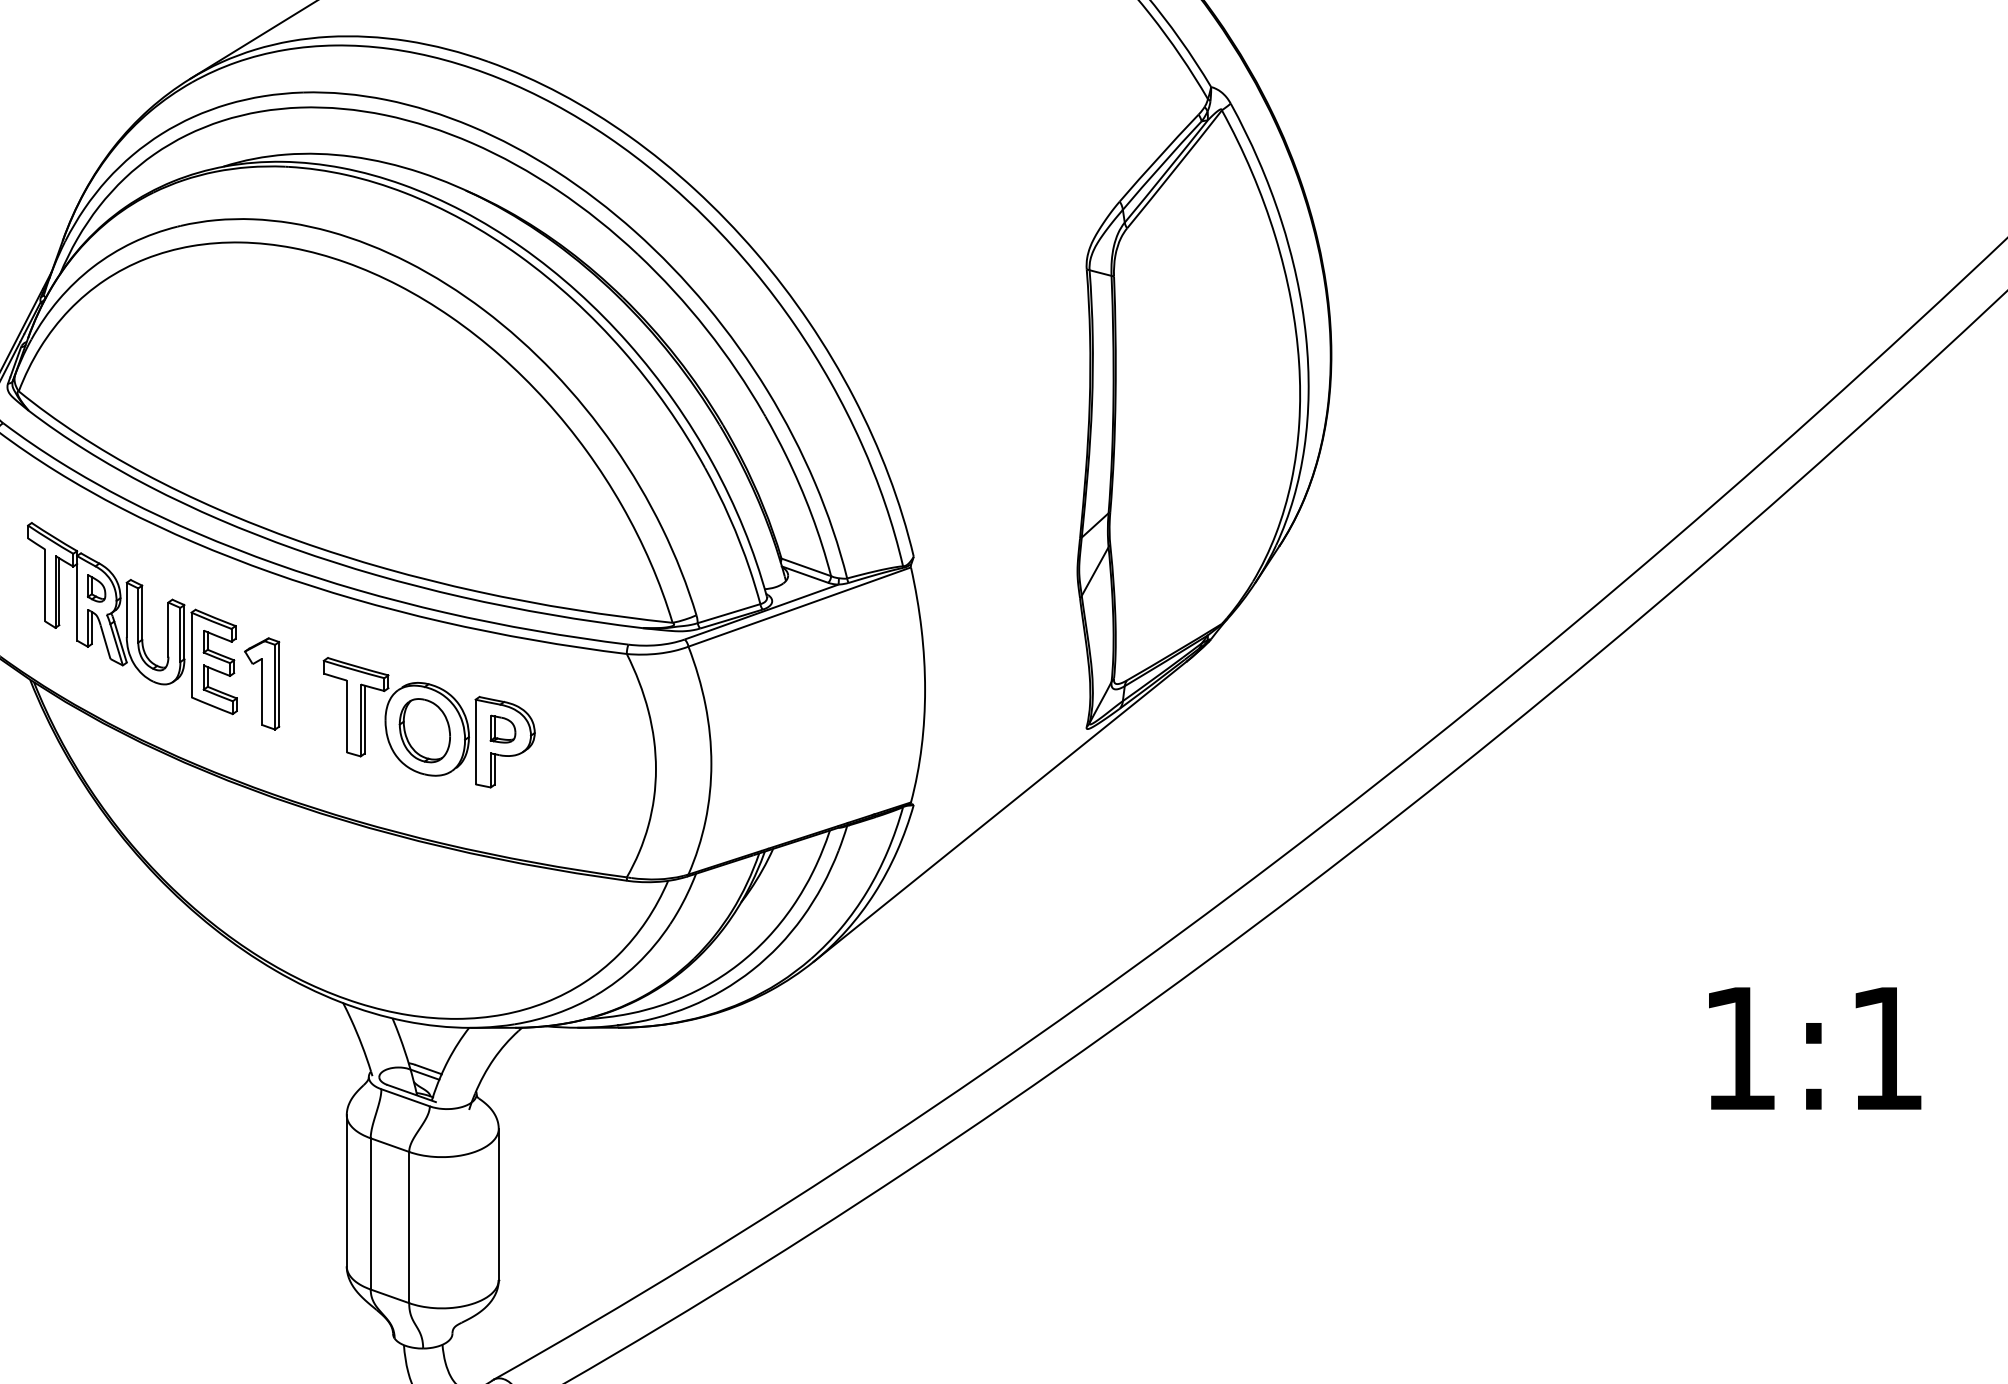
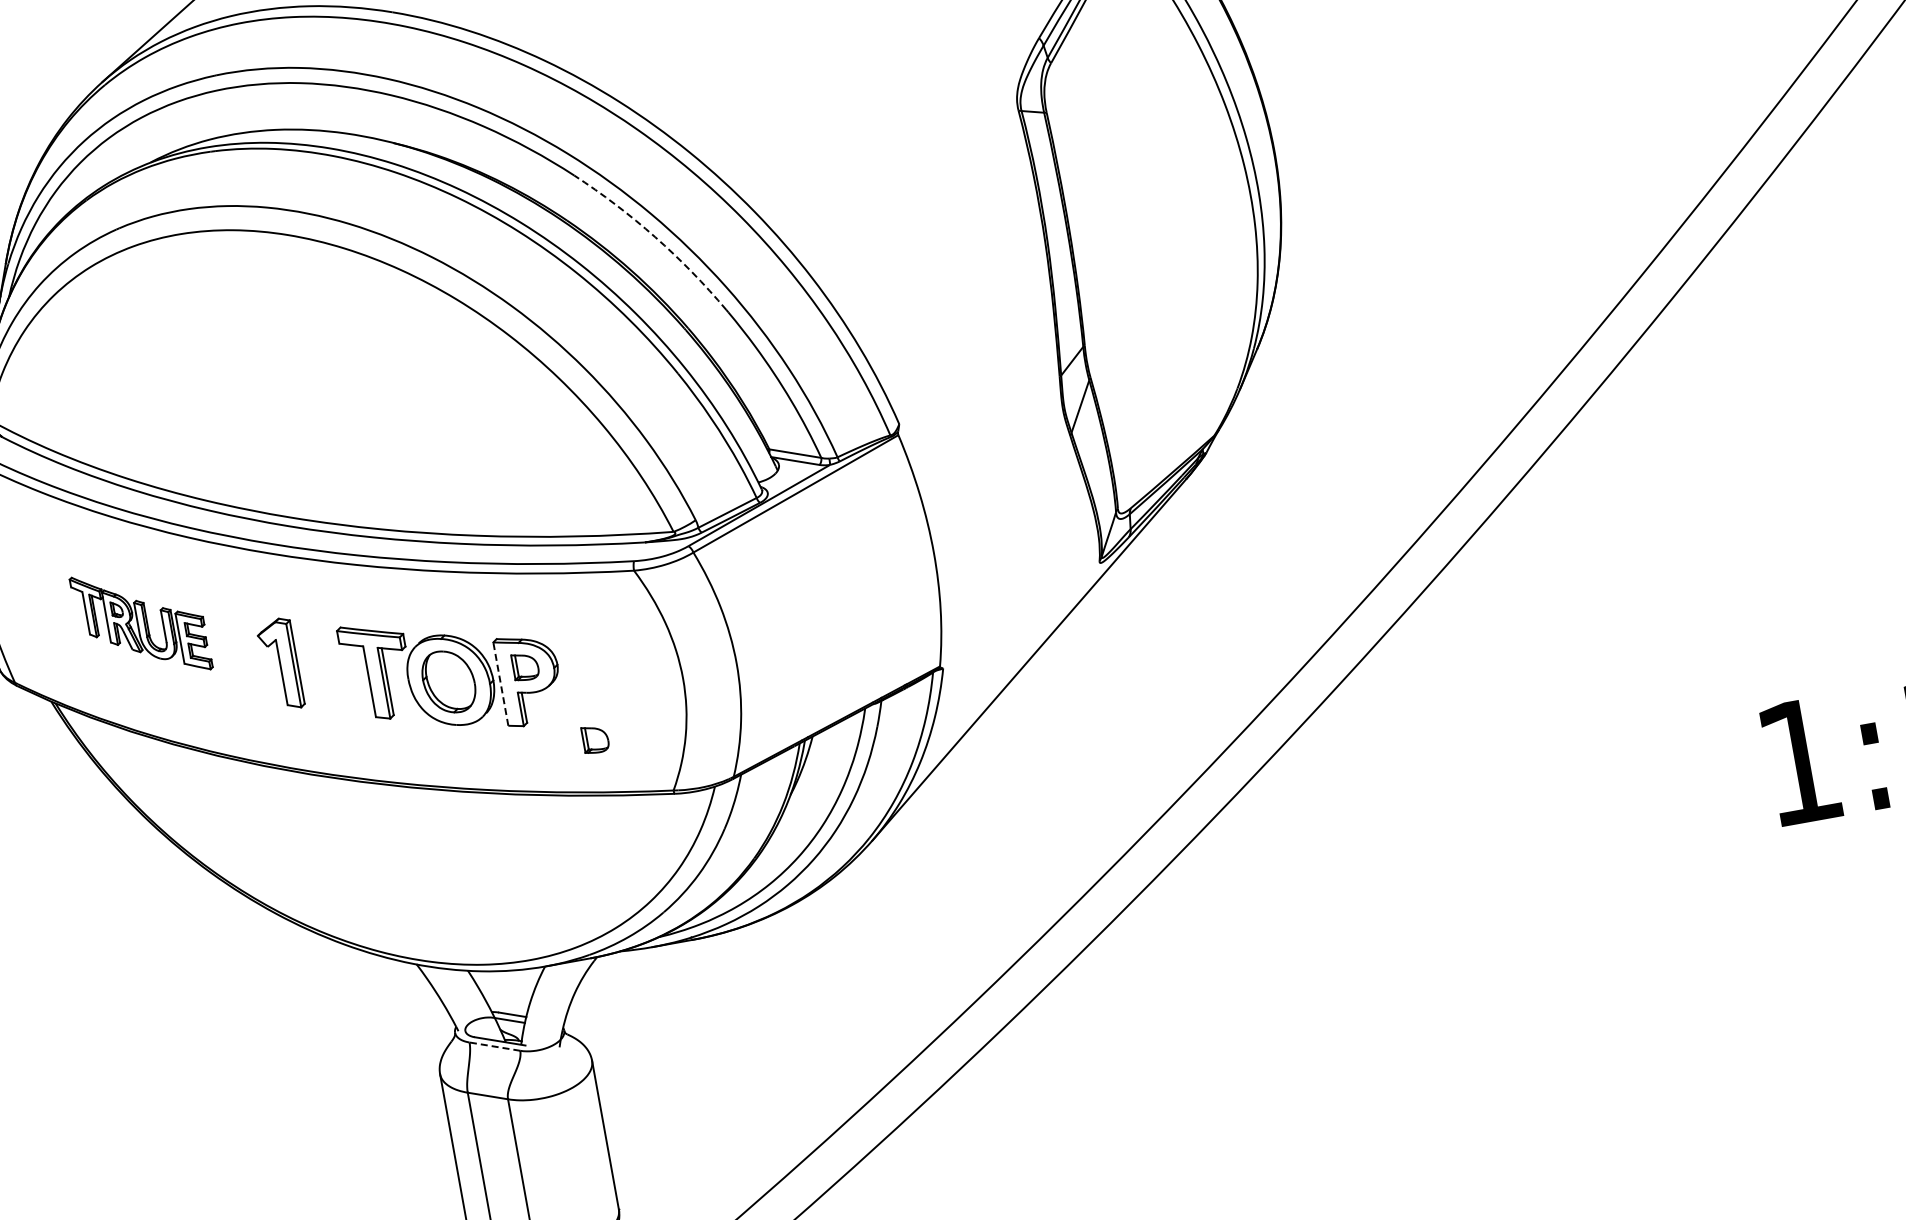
arc: (706, 329) -> (655, 237), solid -> dashed
part: (132, 618) -> (141, 623), size x0.6
line: (475, 741) -> (500, 683), solid -> dashed
part: (558, 812) -> (594, 738), added
line: (405, 1097) -> (494, 1046), solid -> dashed

